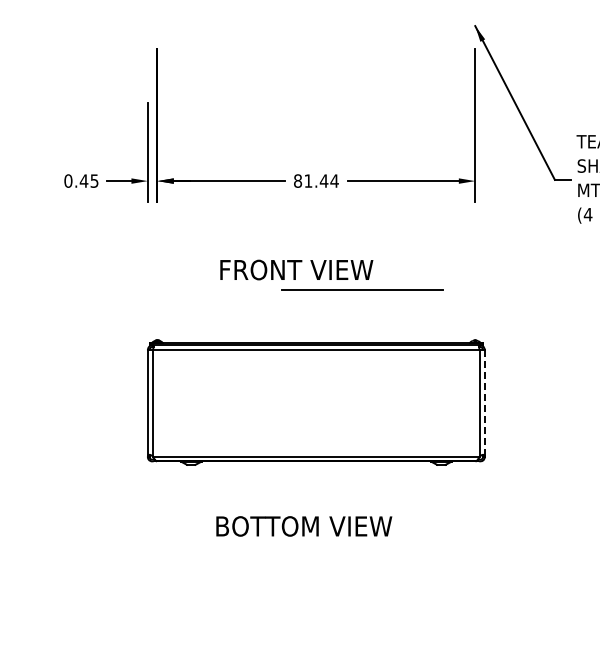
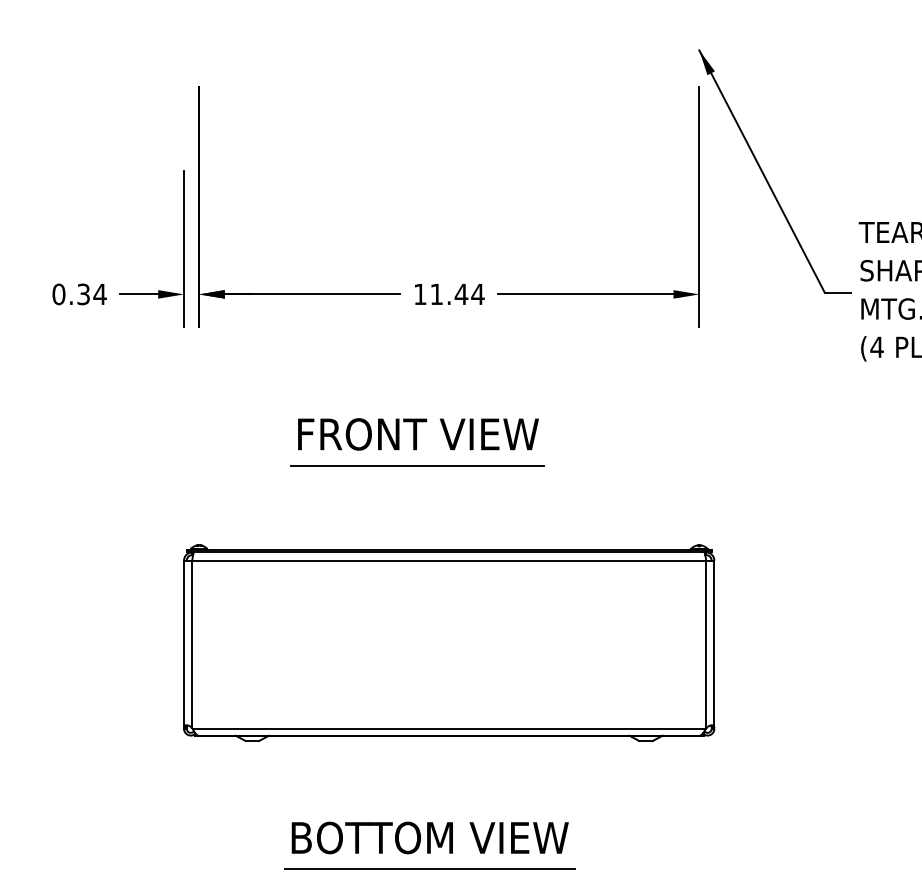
text: (88, 180) -> (90, 293), 0.45 -> 0.34
text: (298, 180) -> (421, 293), 81.44 -> 11.44
line: (362, 289) -> (417, 465), moved
line: (484, 403) -> (713, 644), dashed -> solid
line: (303, 546) -> (429, 869), added

